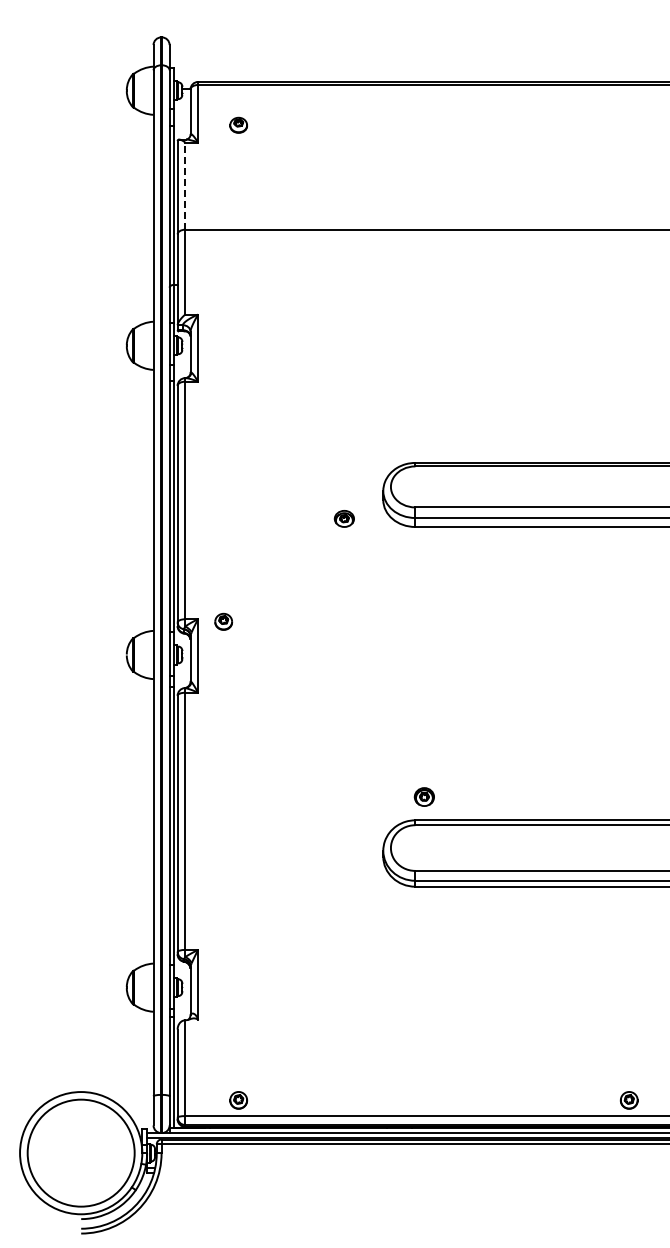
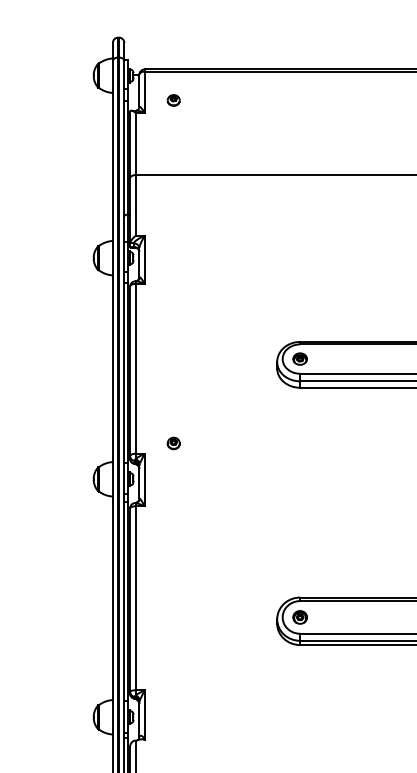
line: (185, 186) -> (135, 144), dashed -> solid
part: (343, 518) -> (299, 358), moved
part: (223, 621) -> (173, 443), moved
part: (423, 796) -> (299, 617), moved

